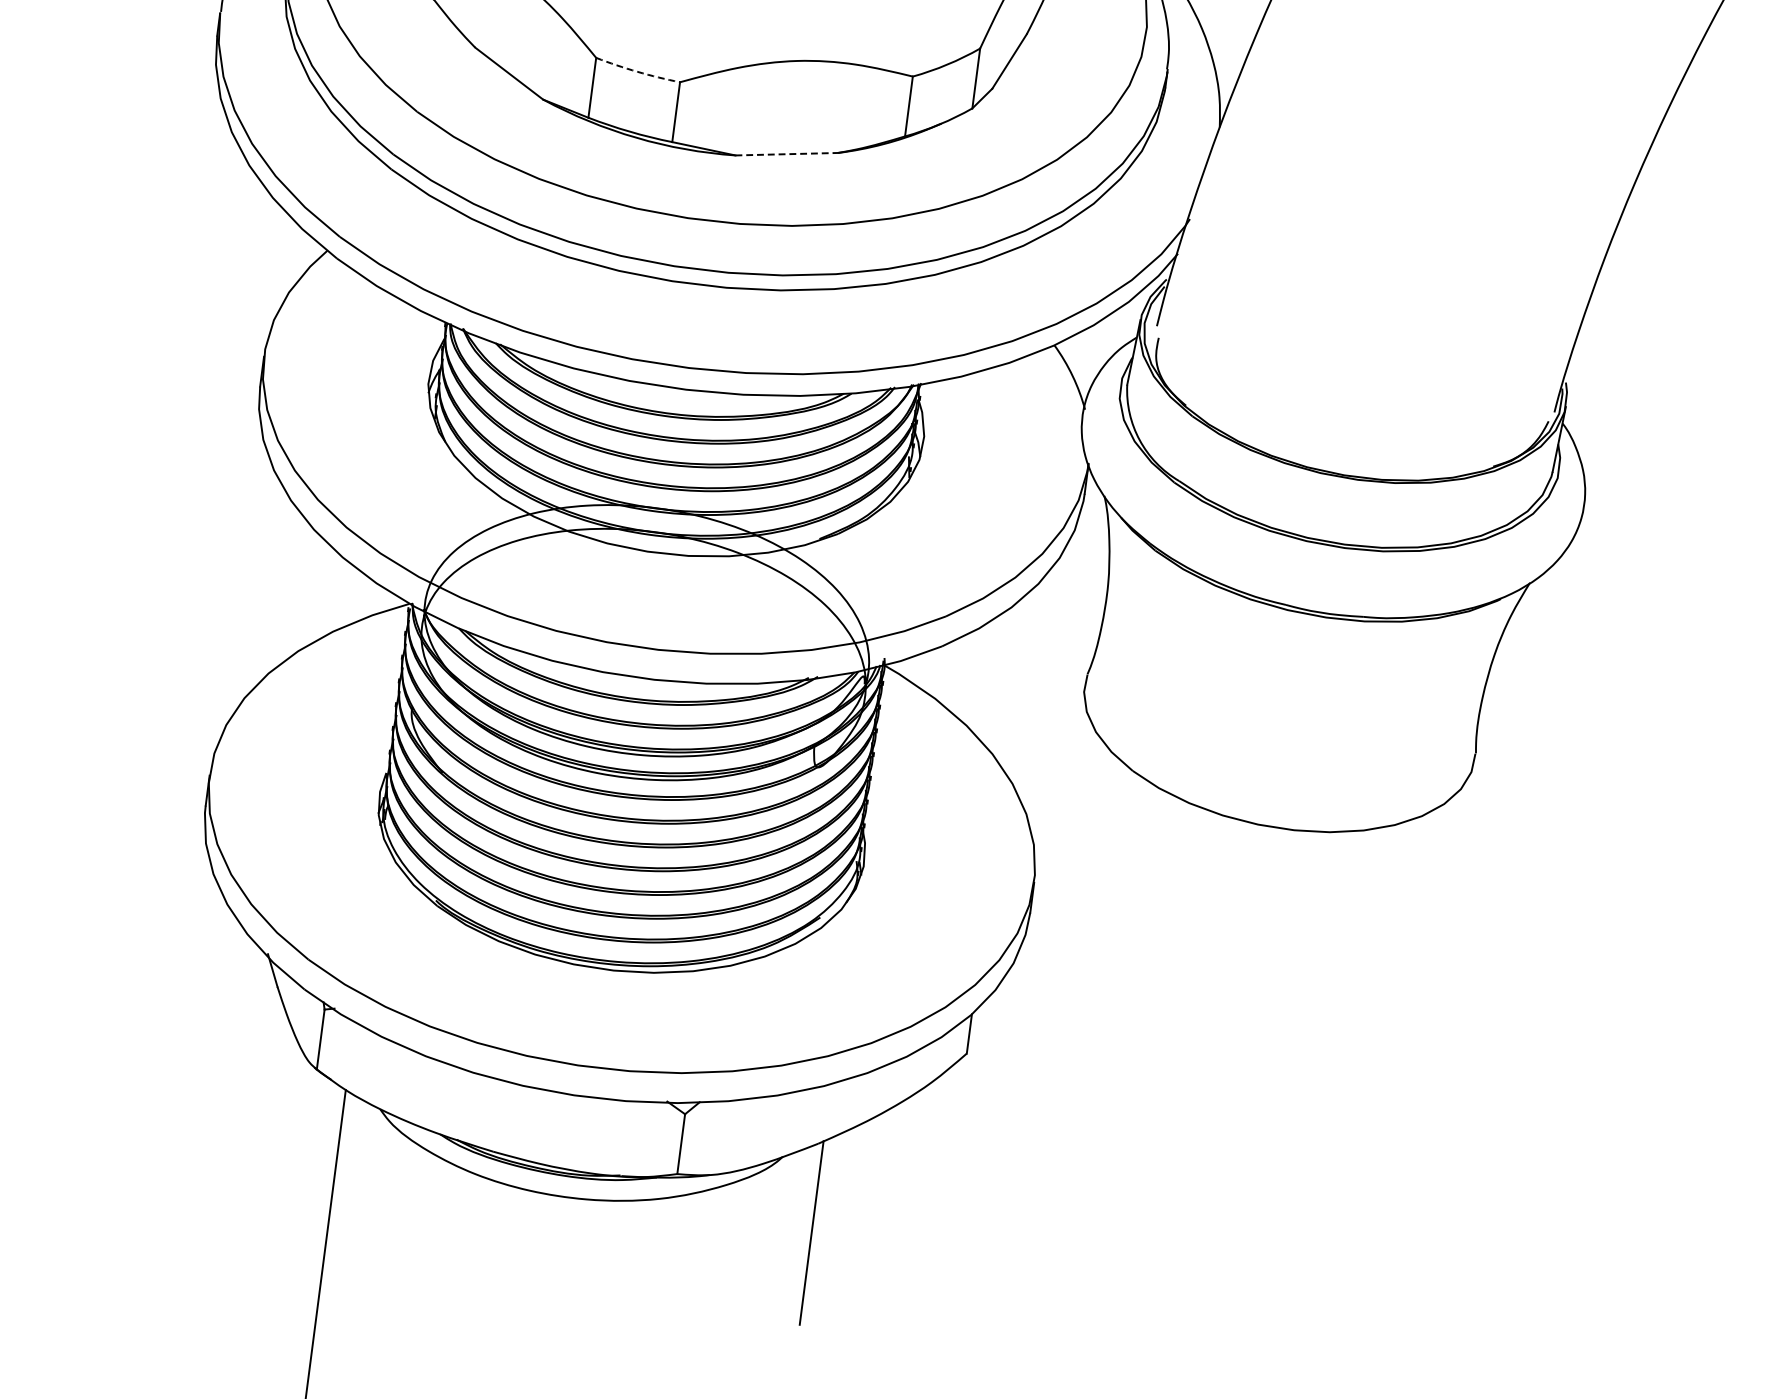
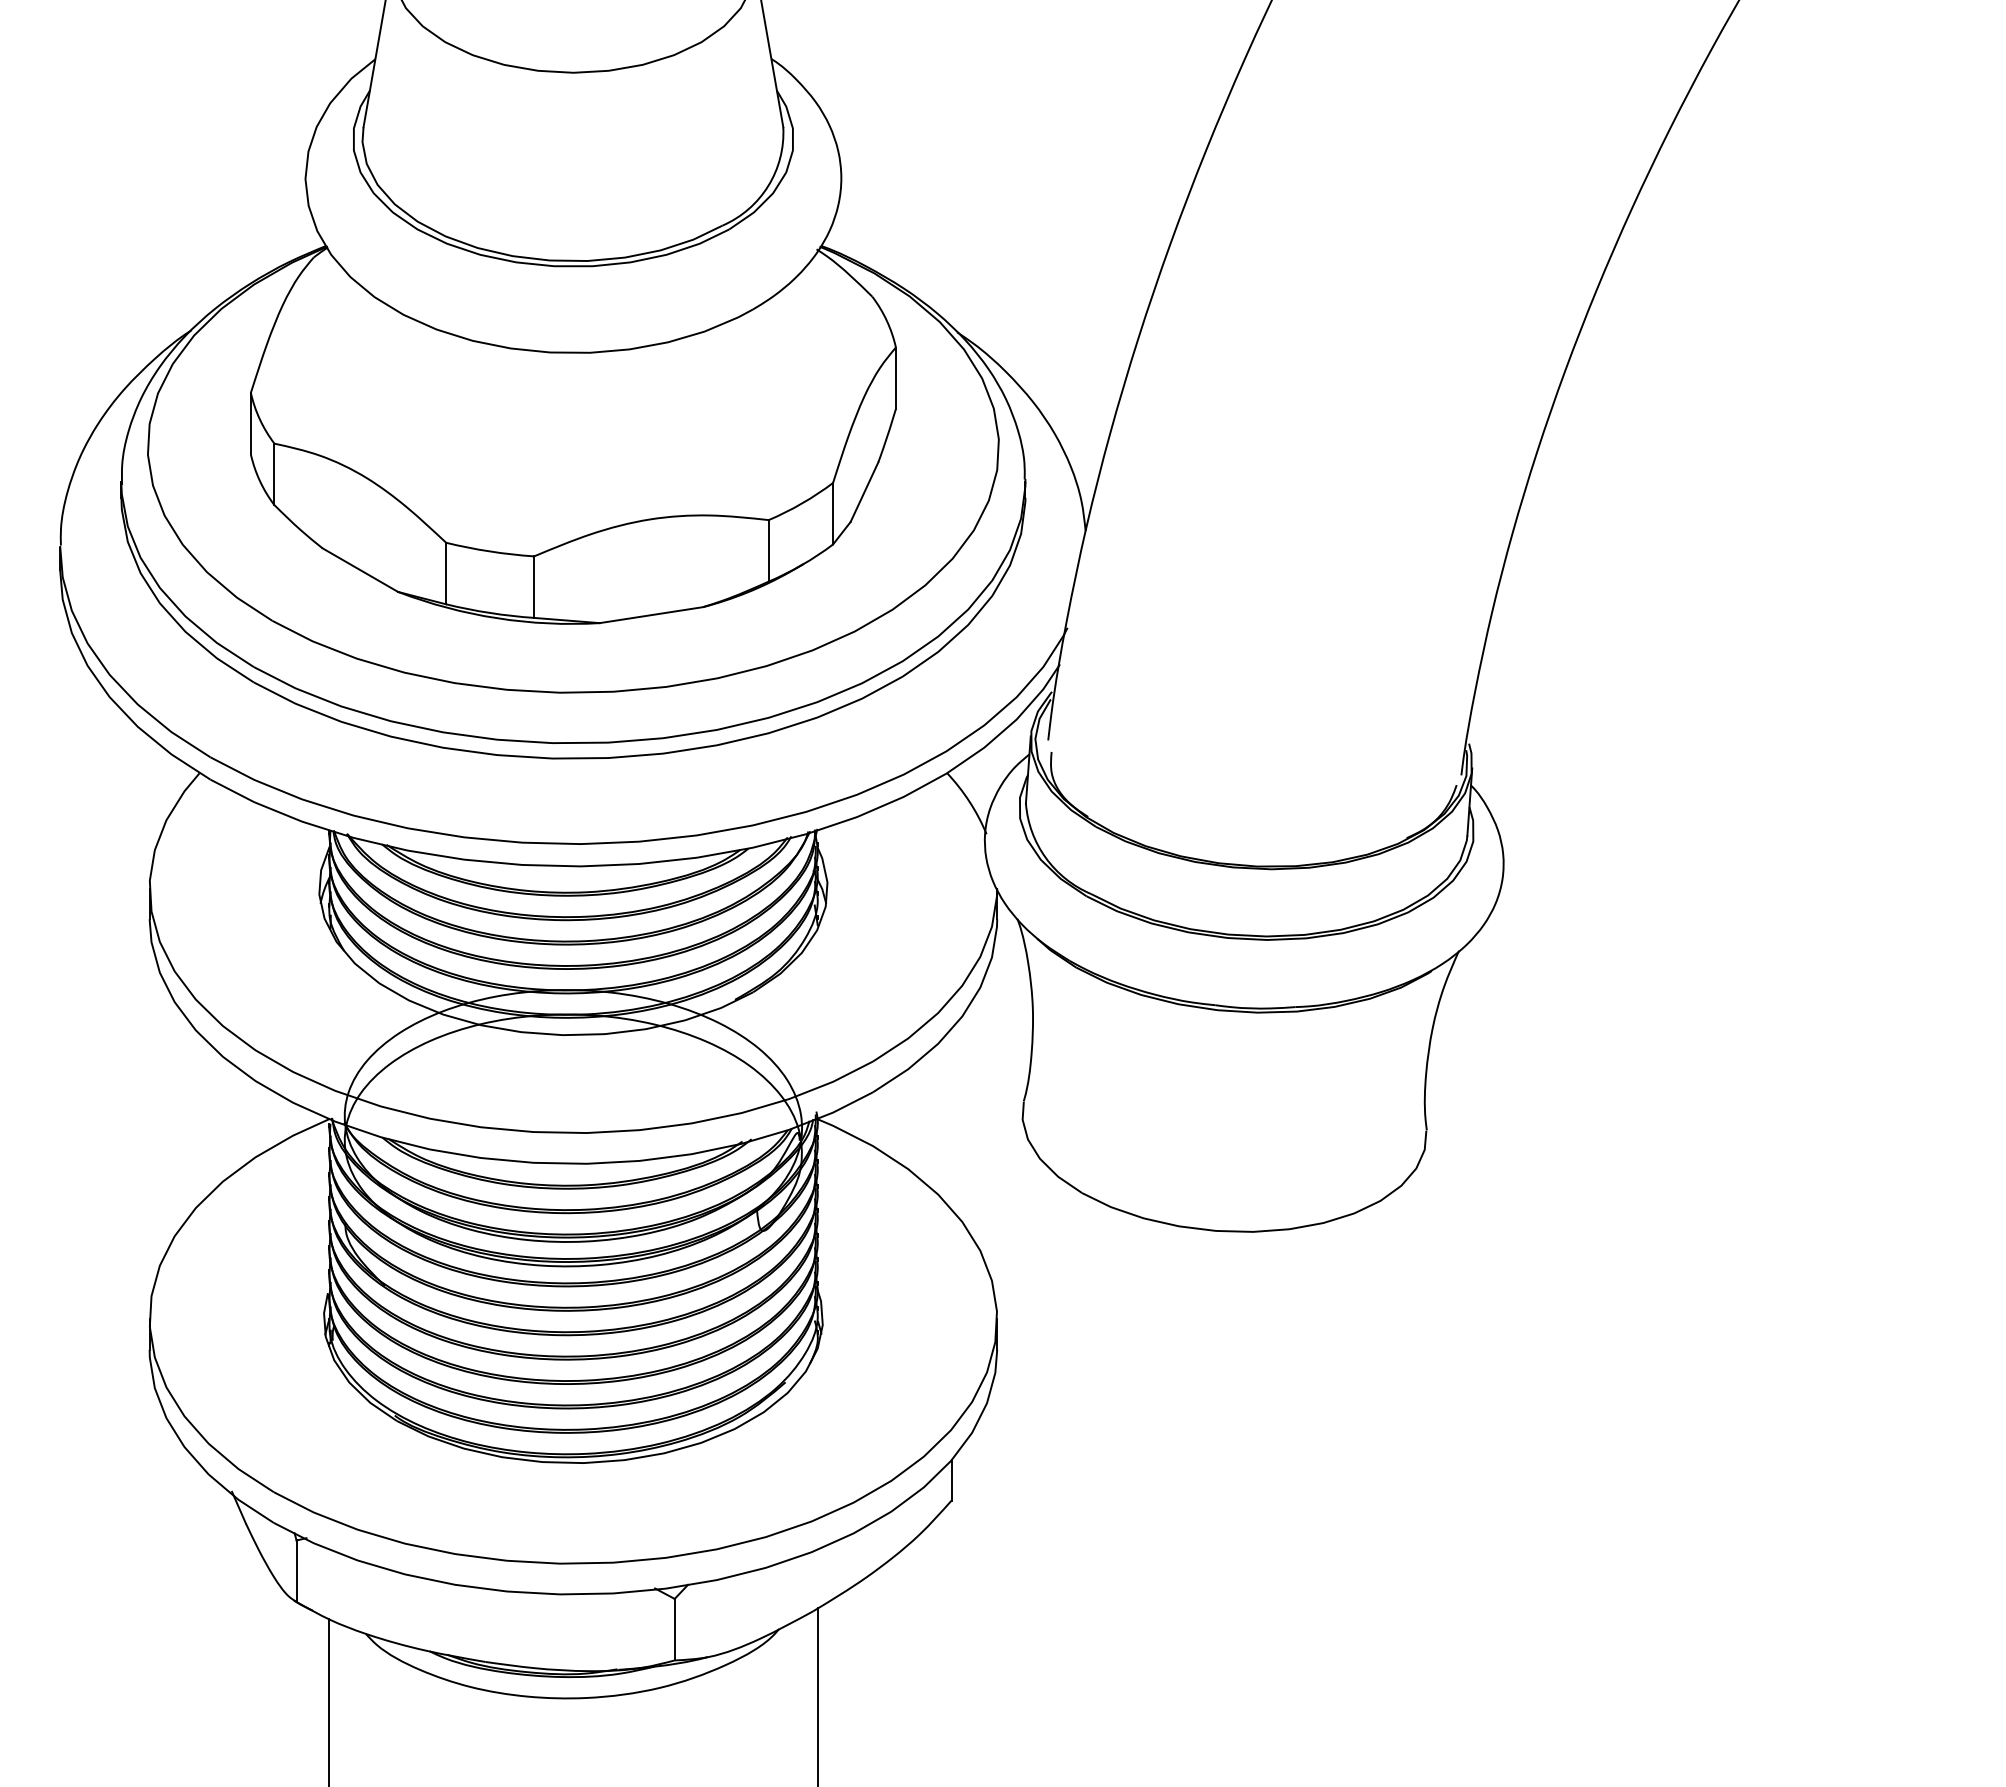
arc: (637, 71) -> (489, 551), dashed -> solid
line: (786, 154) -> (651, 615), dashed -> solid

